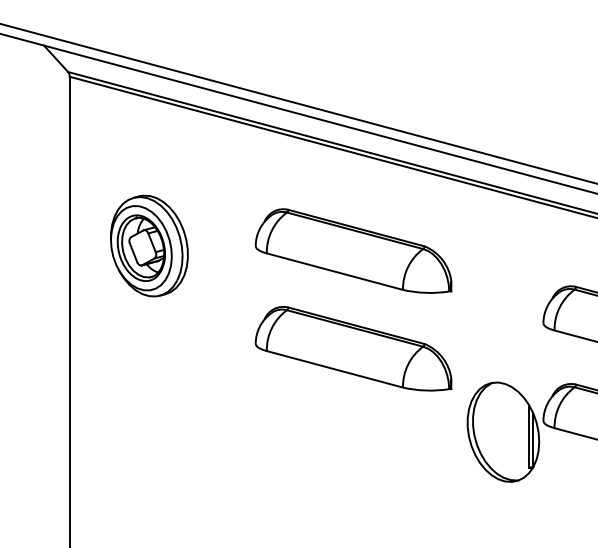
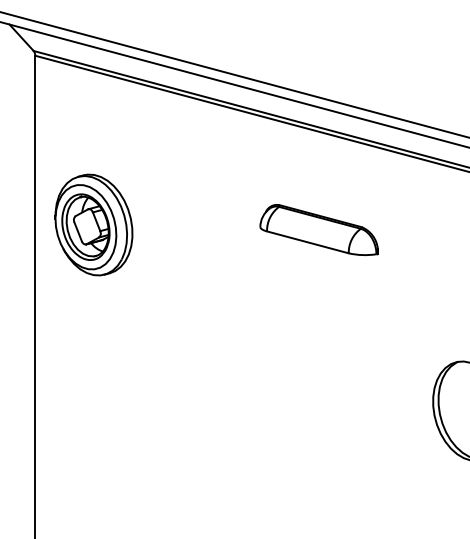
part: (149, 245) -> (94, 224), moved
part: (353, 250) -> (319, 229), size x0.6
part: (353, 348) -> (319, 327), removed

